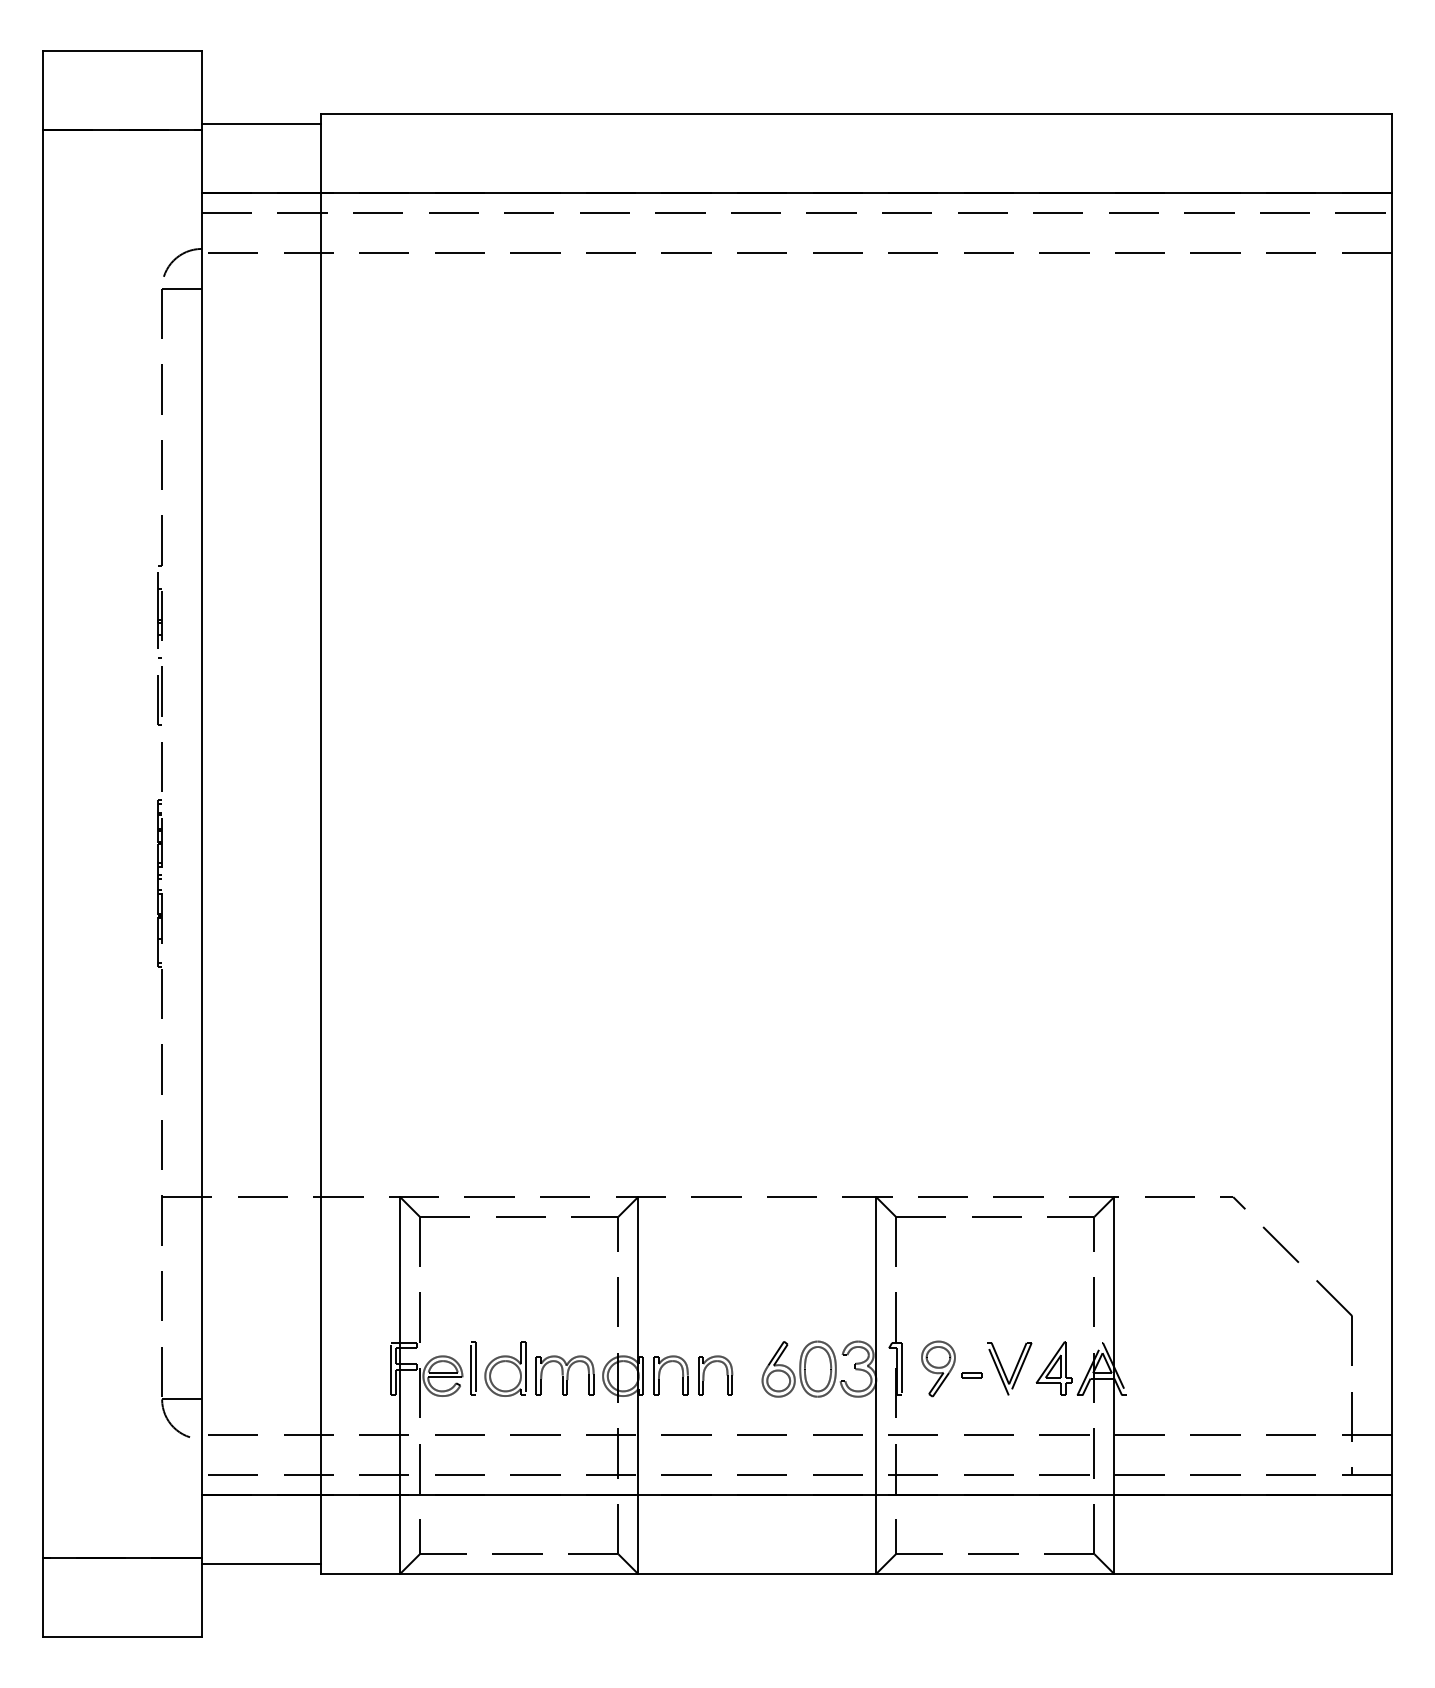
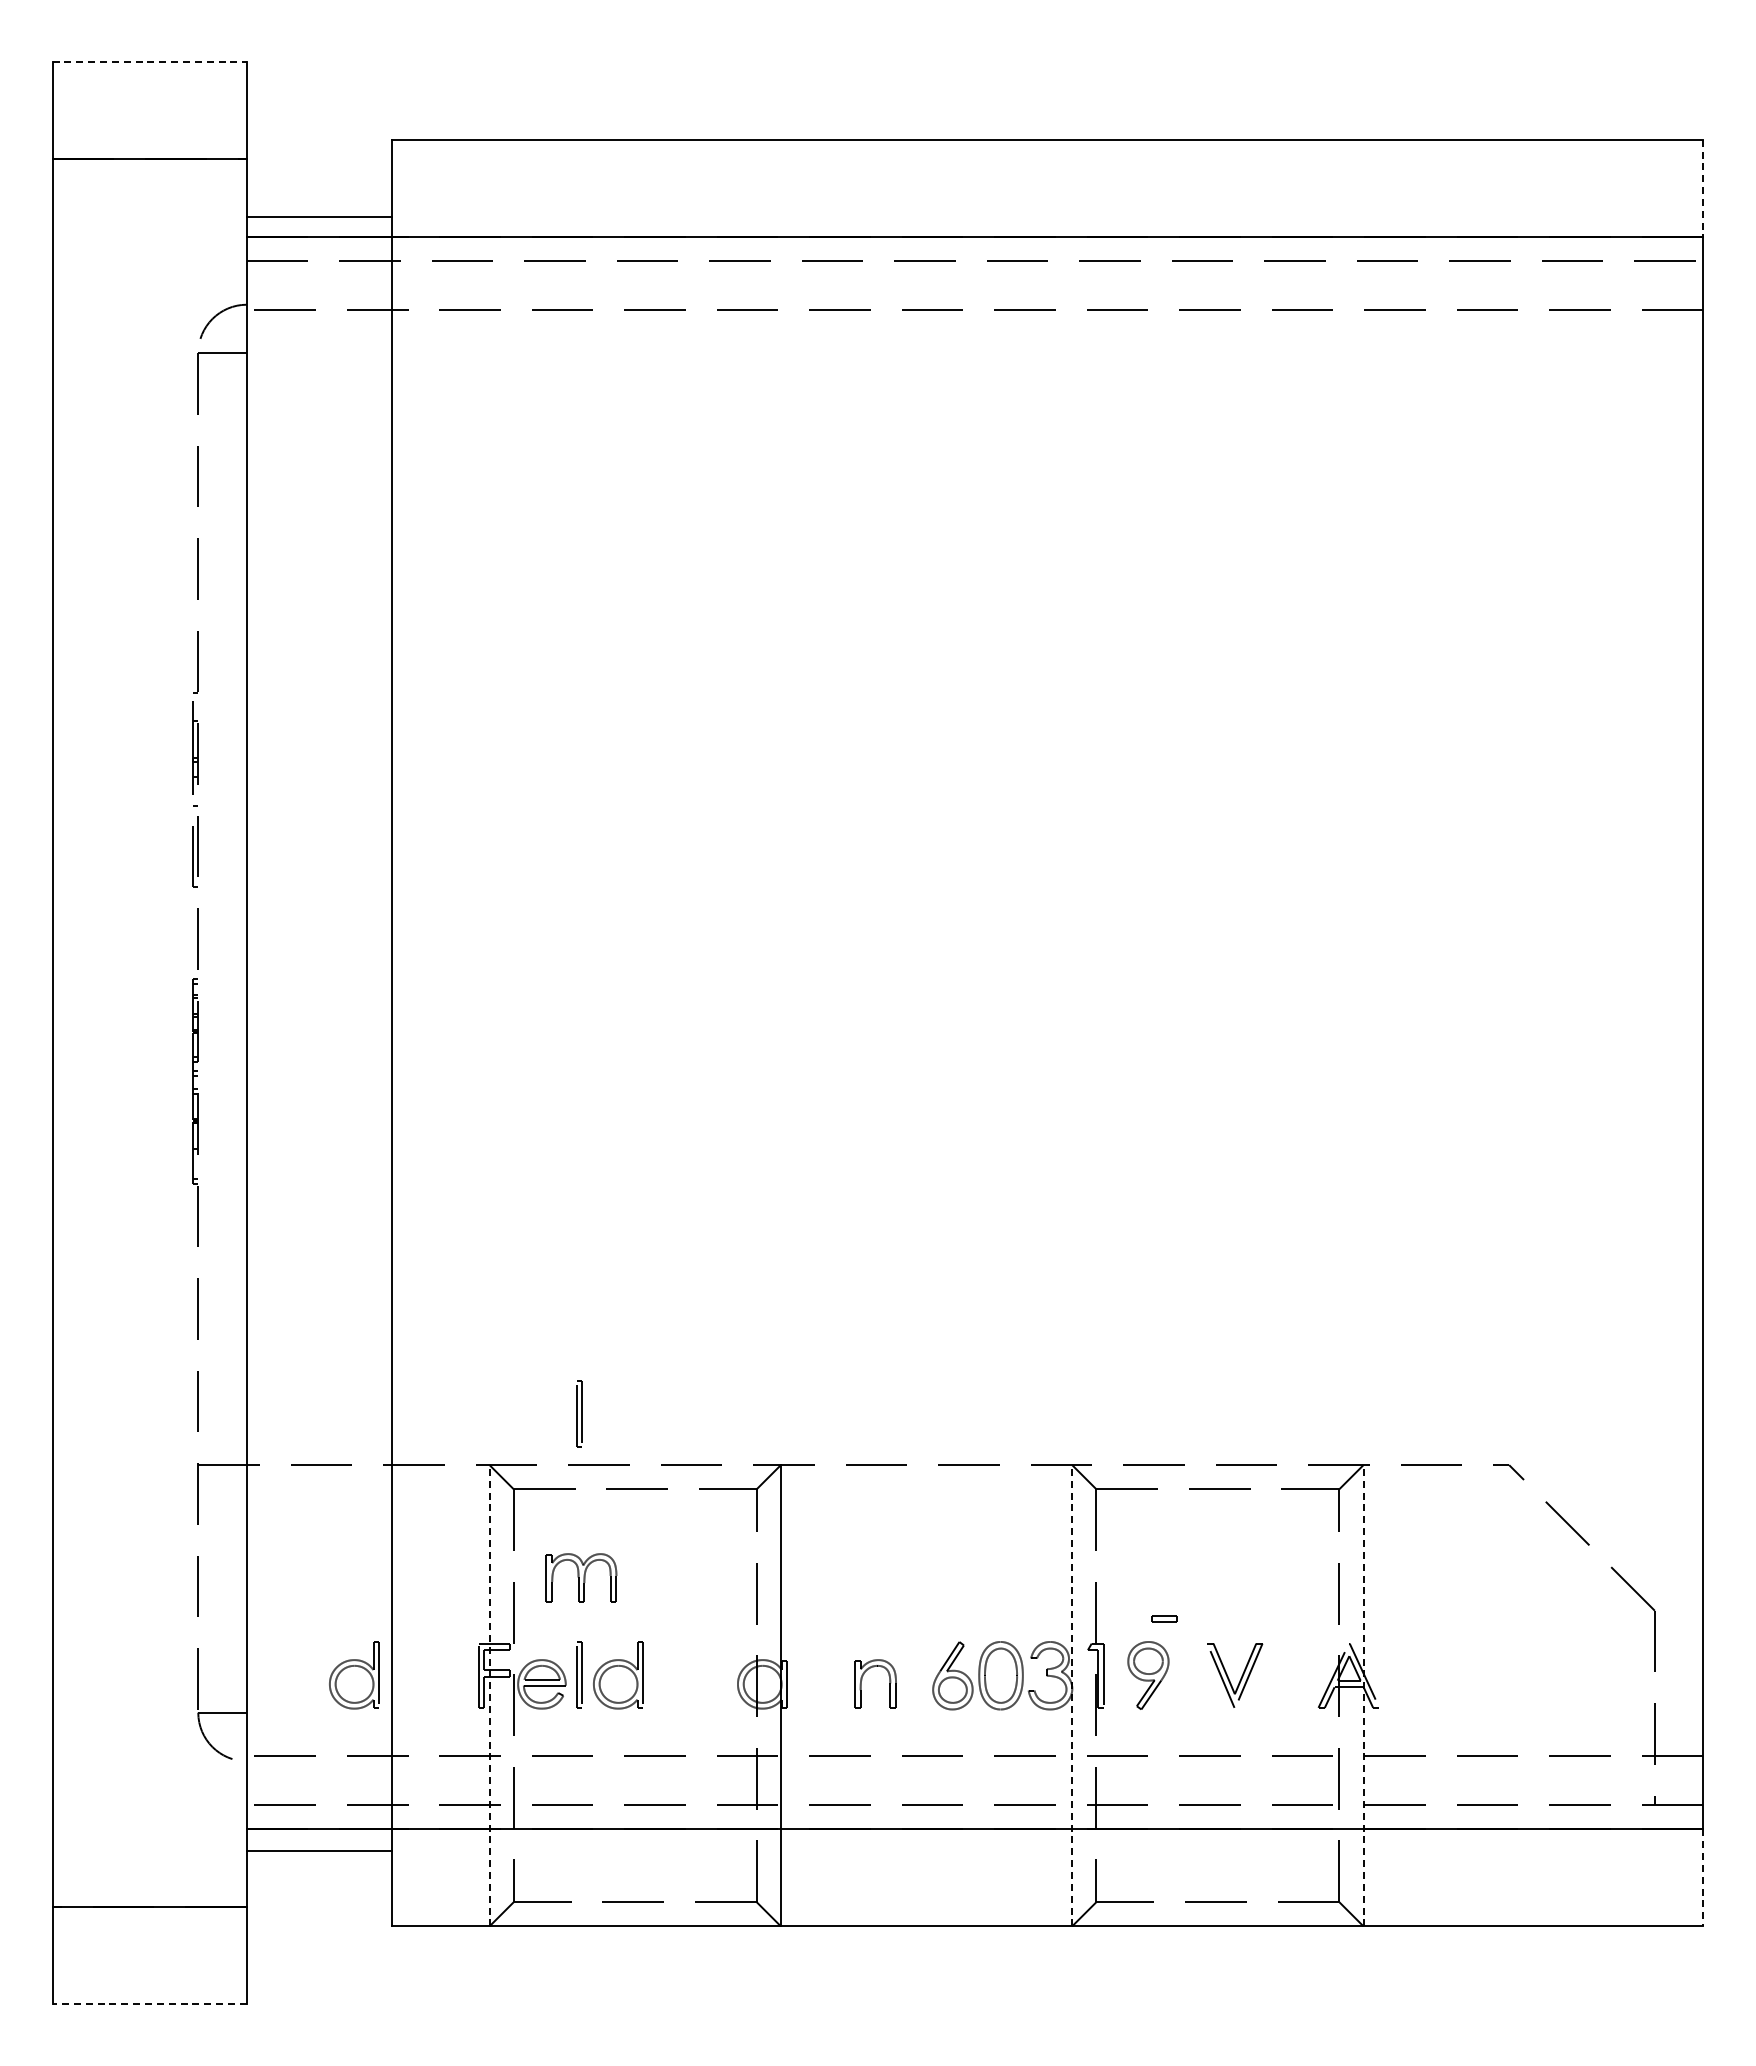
line: (123, 50) -> (150, 61), solid -> dashed
line: (261, 123) -> (319, 216), moved
line: (1392, 153) -> (1703, 188), solid -> dashed
part: (473, 1154) -> (579, 1413), added
part: (289, 1368) -> (354, 1675), added
part: (1053, 1368) -> (1289, 1674), removed
part: (681, 1373) -> (834, 1680), removed
part: (972, 1374) -> (1164, 1618), moved
part: (565, 1375) -> (581, 1577), moved
line: (400, 1385) -> (489, 1695), solid -> dashed
line: (876, 1385) -> (1072, 1695), solid -> dashed
line: (1114, 1385) -> (1363, 1695), solid -> dashed
line: (1392, 1534) -> (1703, 1877), solid -> dashed
line: (261, 1564) -> (319, 1851), moved
line: (122, 1637) -> (149, 2004), solid -> dashed

